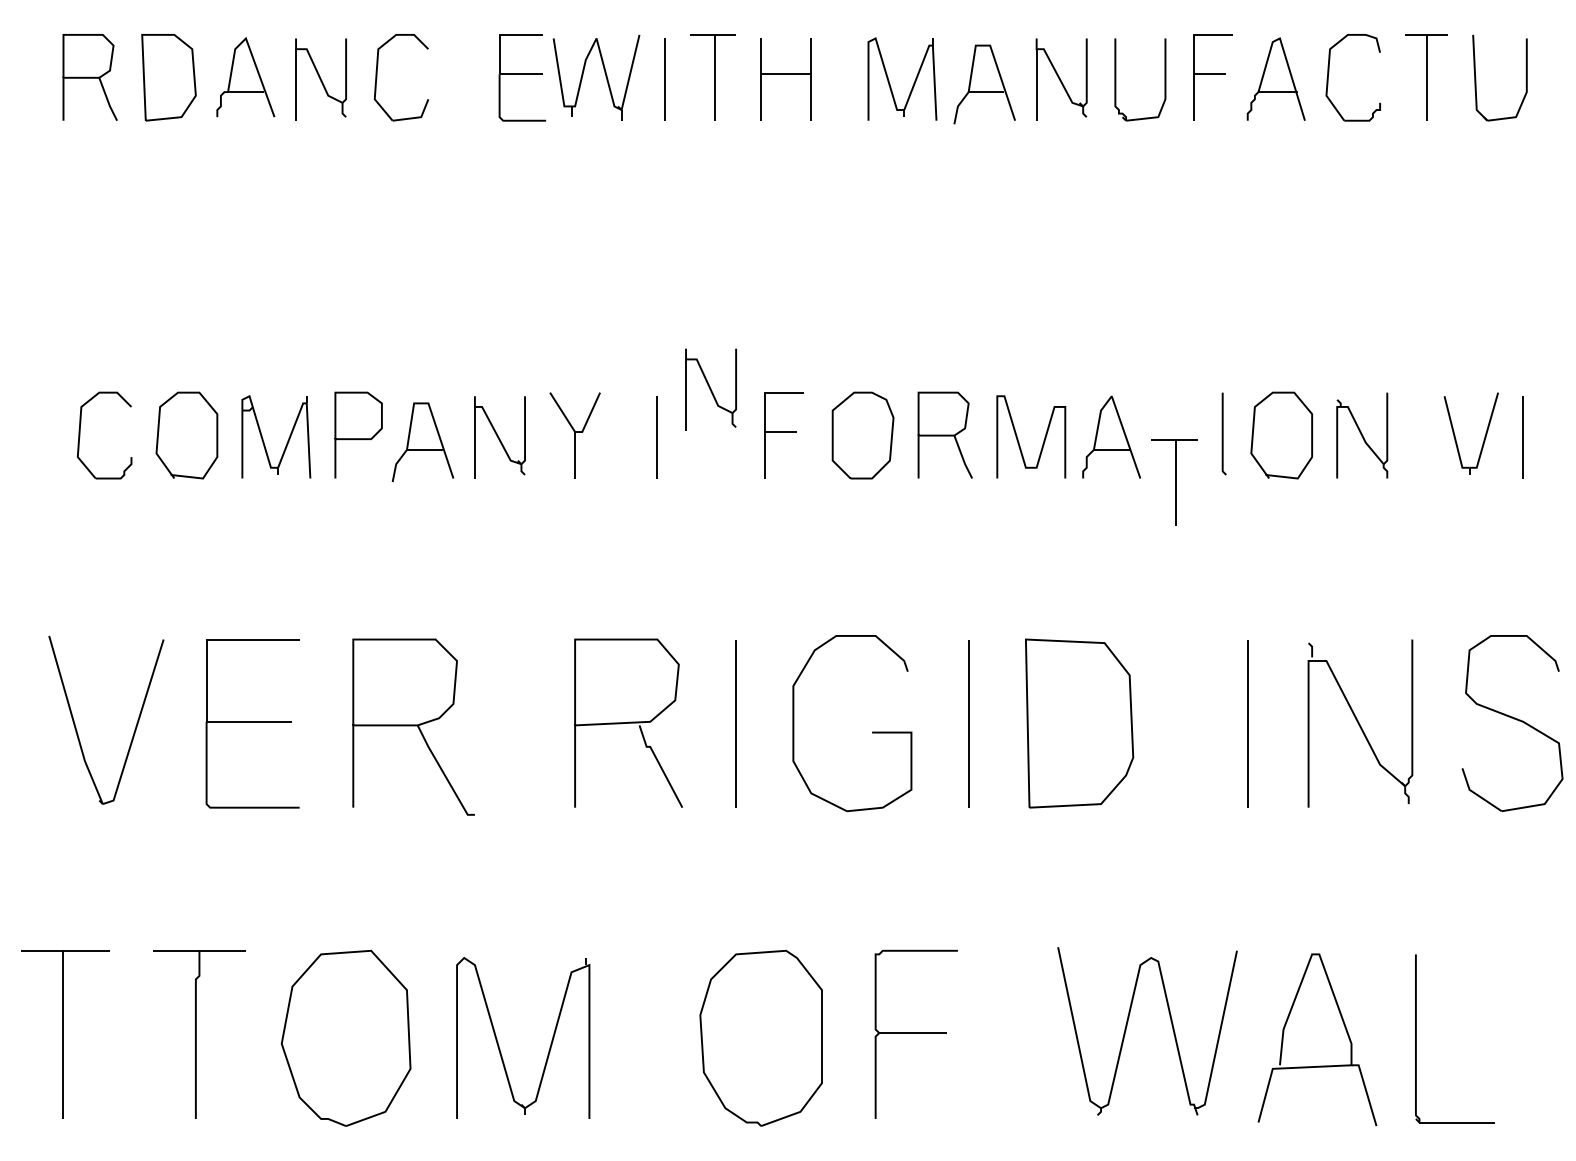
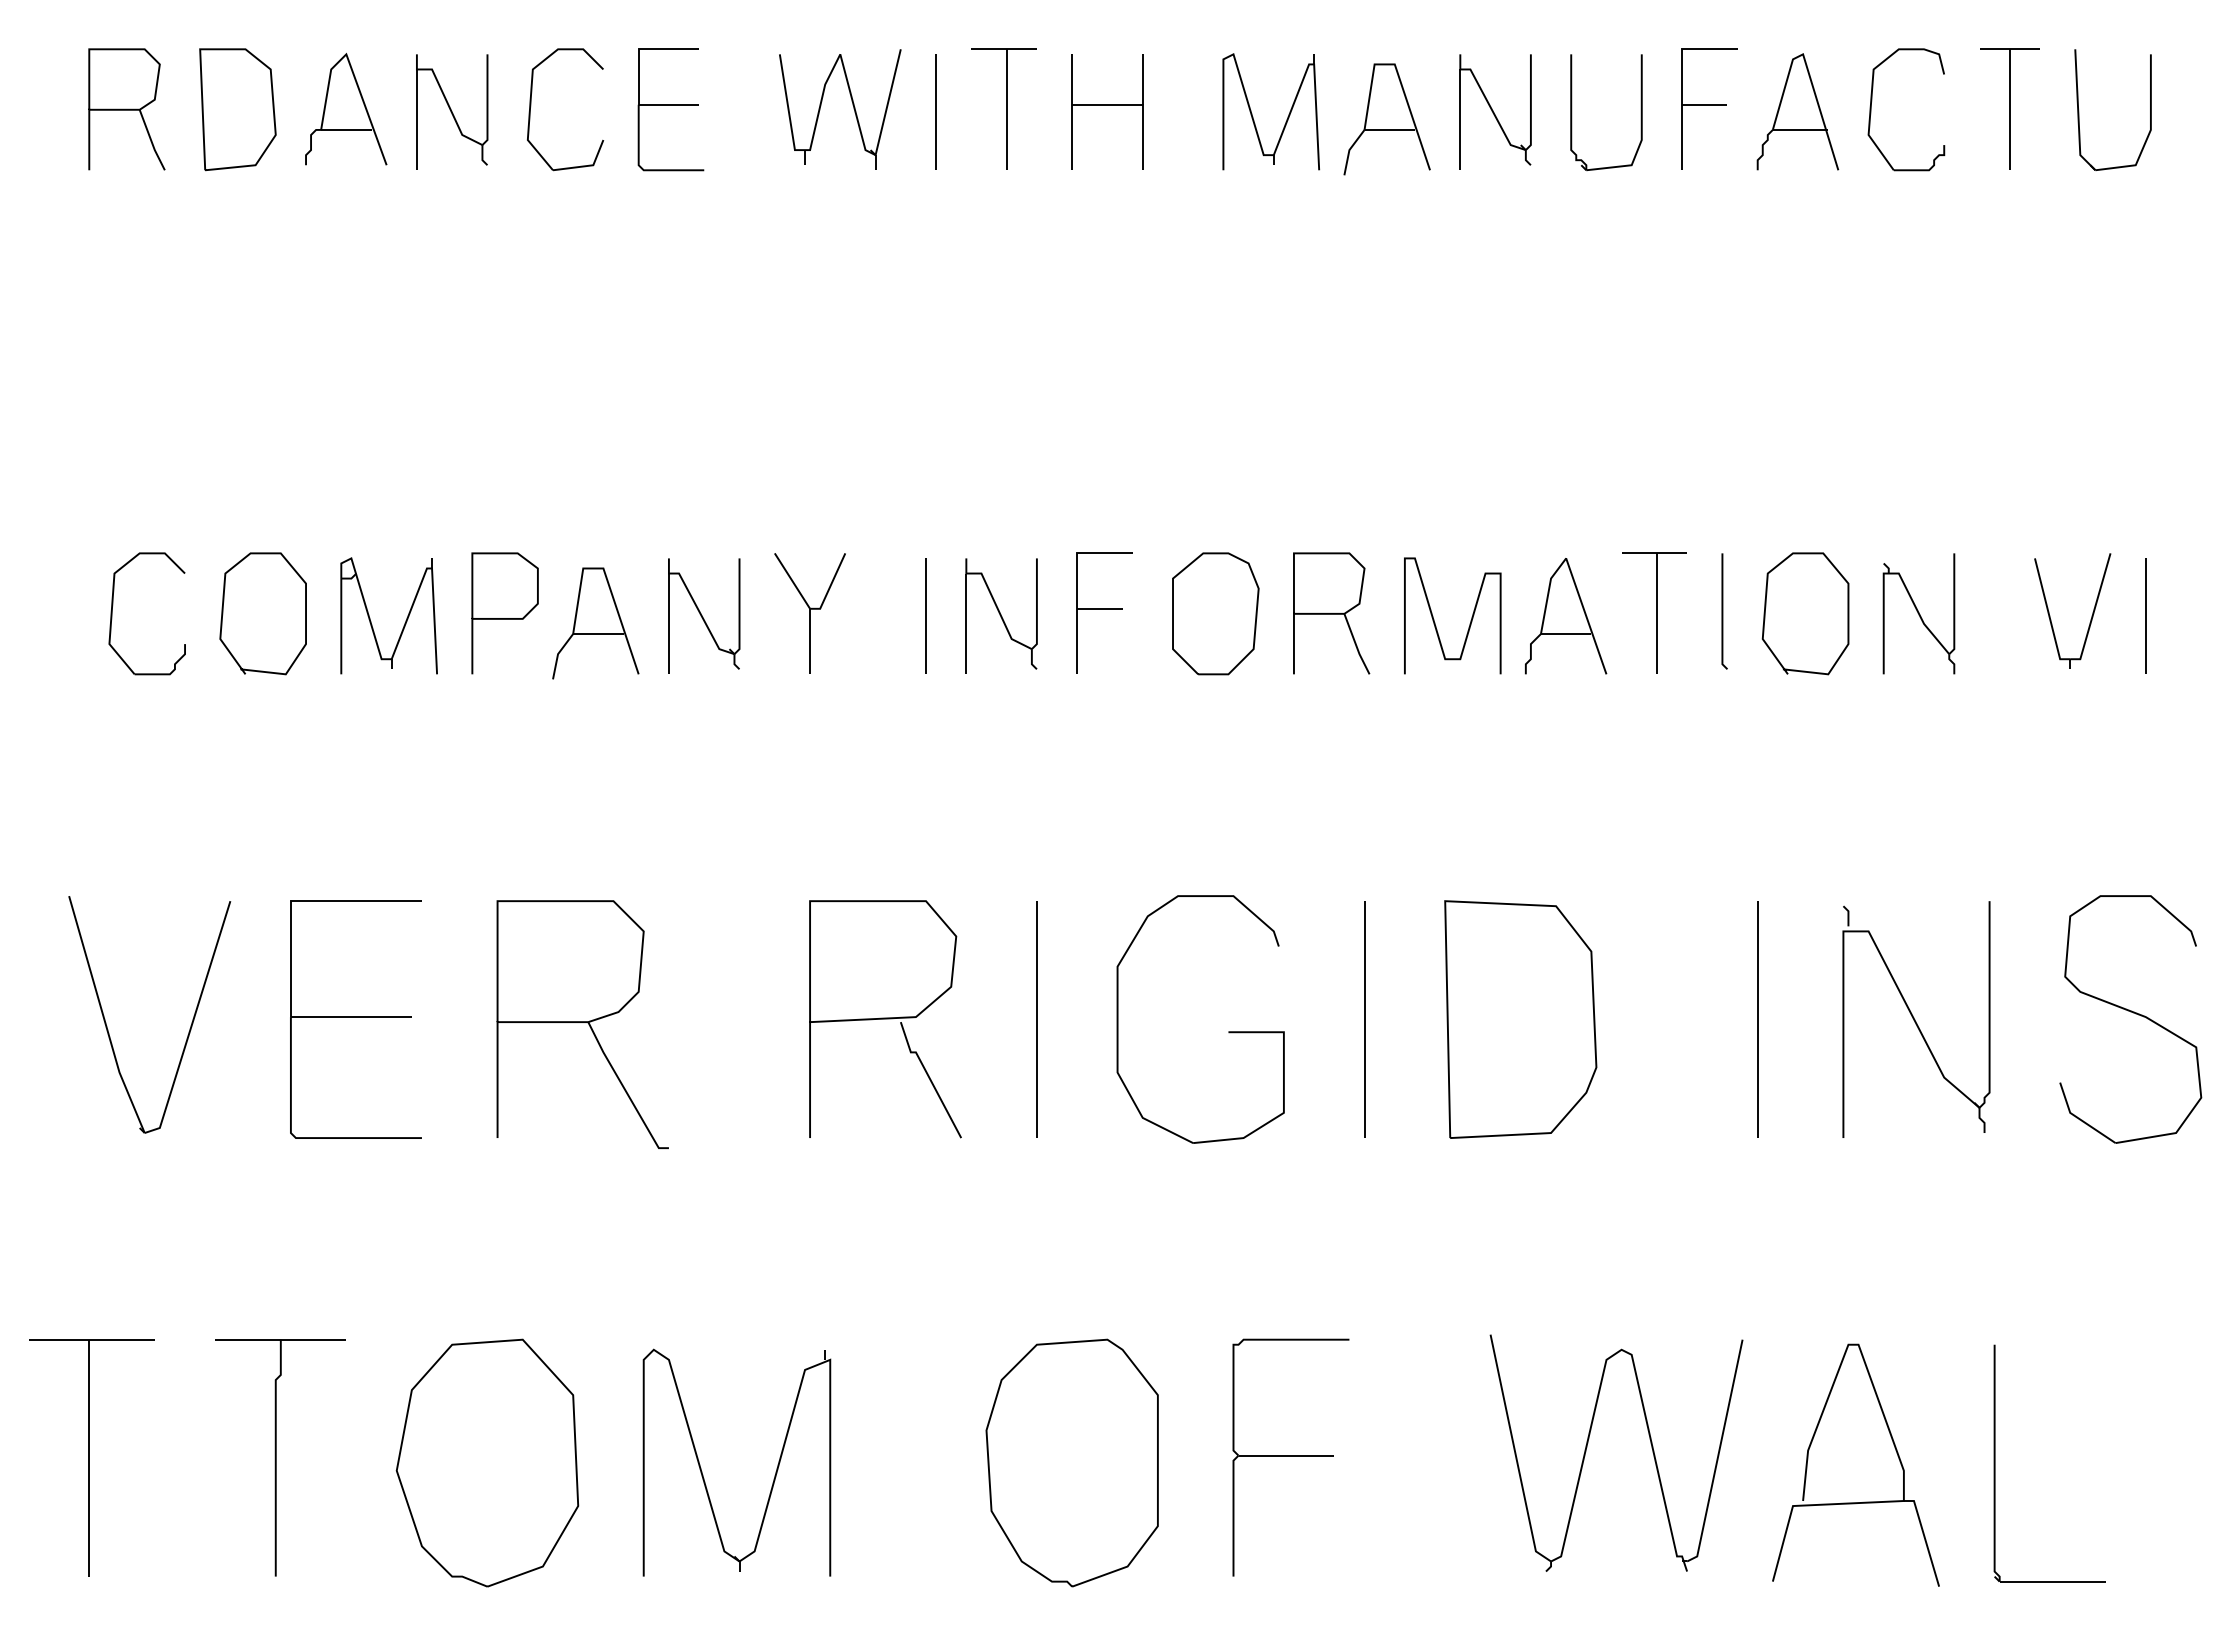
part: (522, 77) -> (670, 109), moved
part: (710, 389) -> (1001, 615), moved
part: (1174, 482) -> (1654, 612), moved

